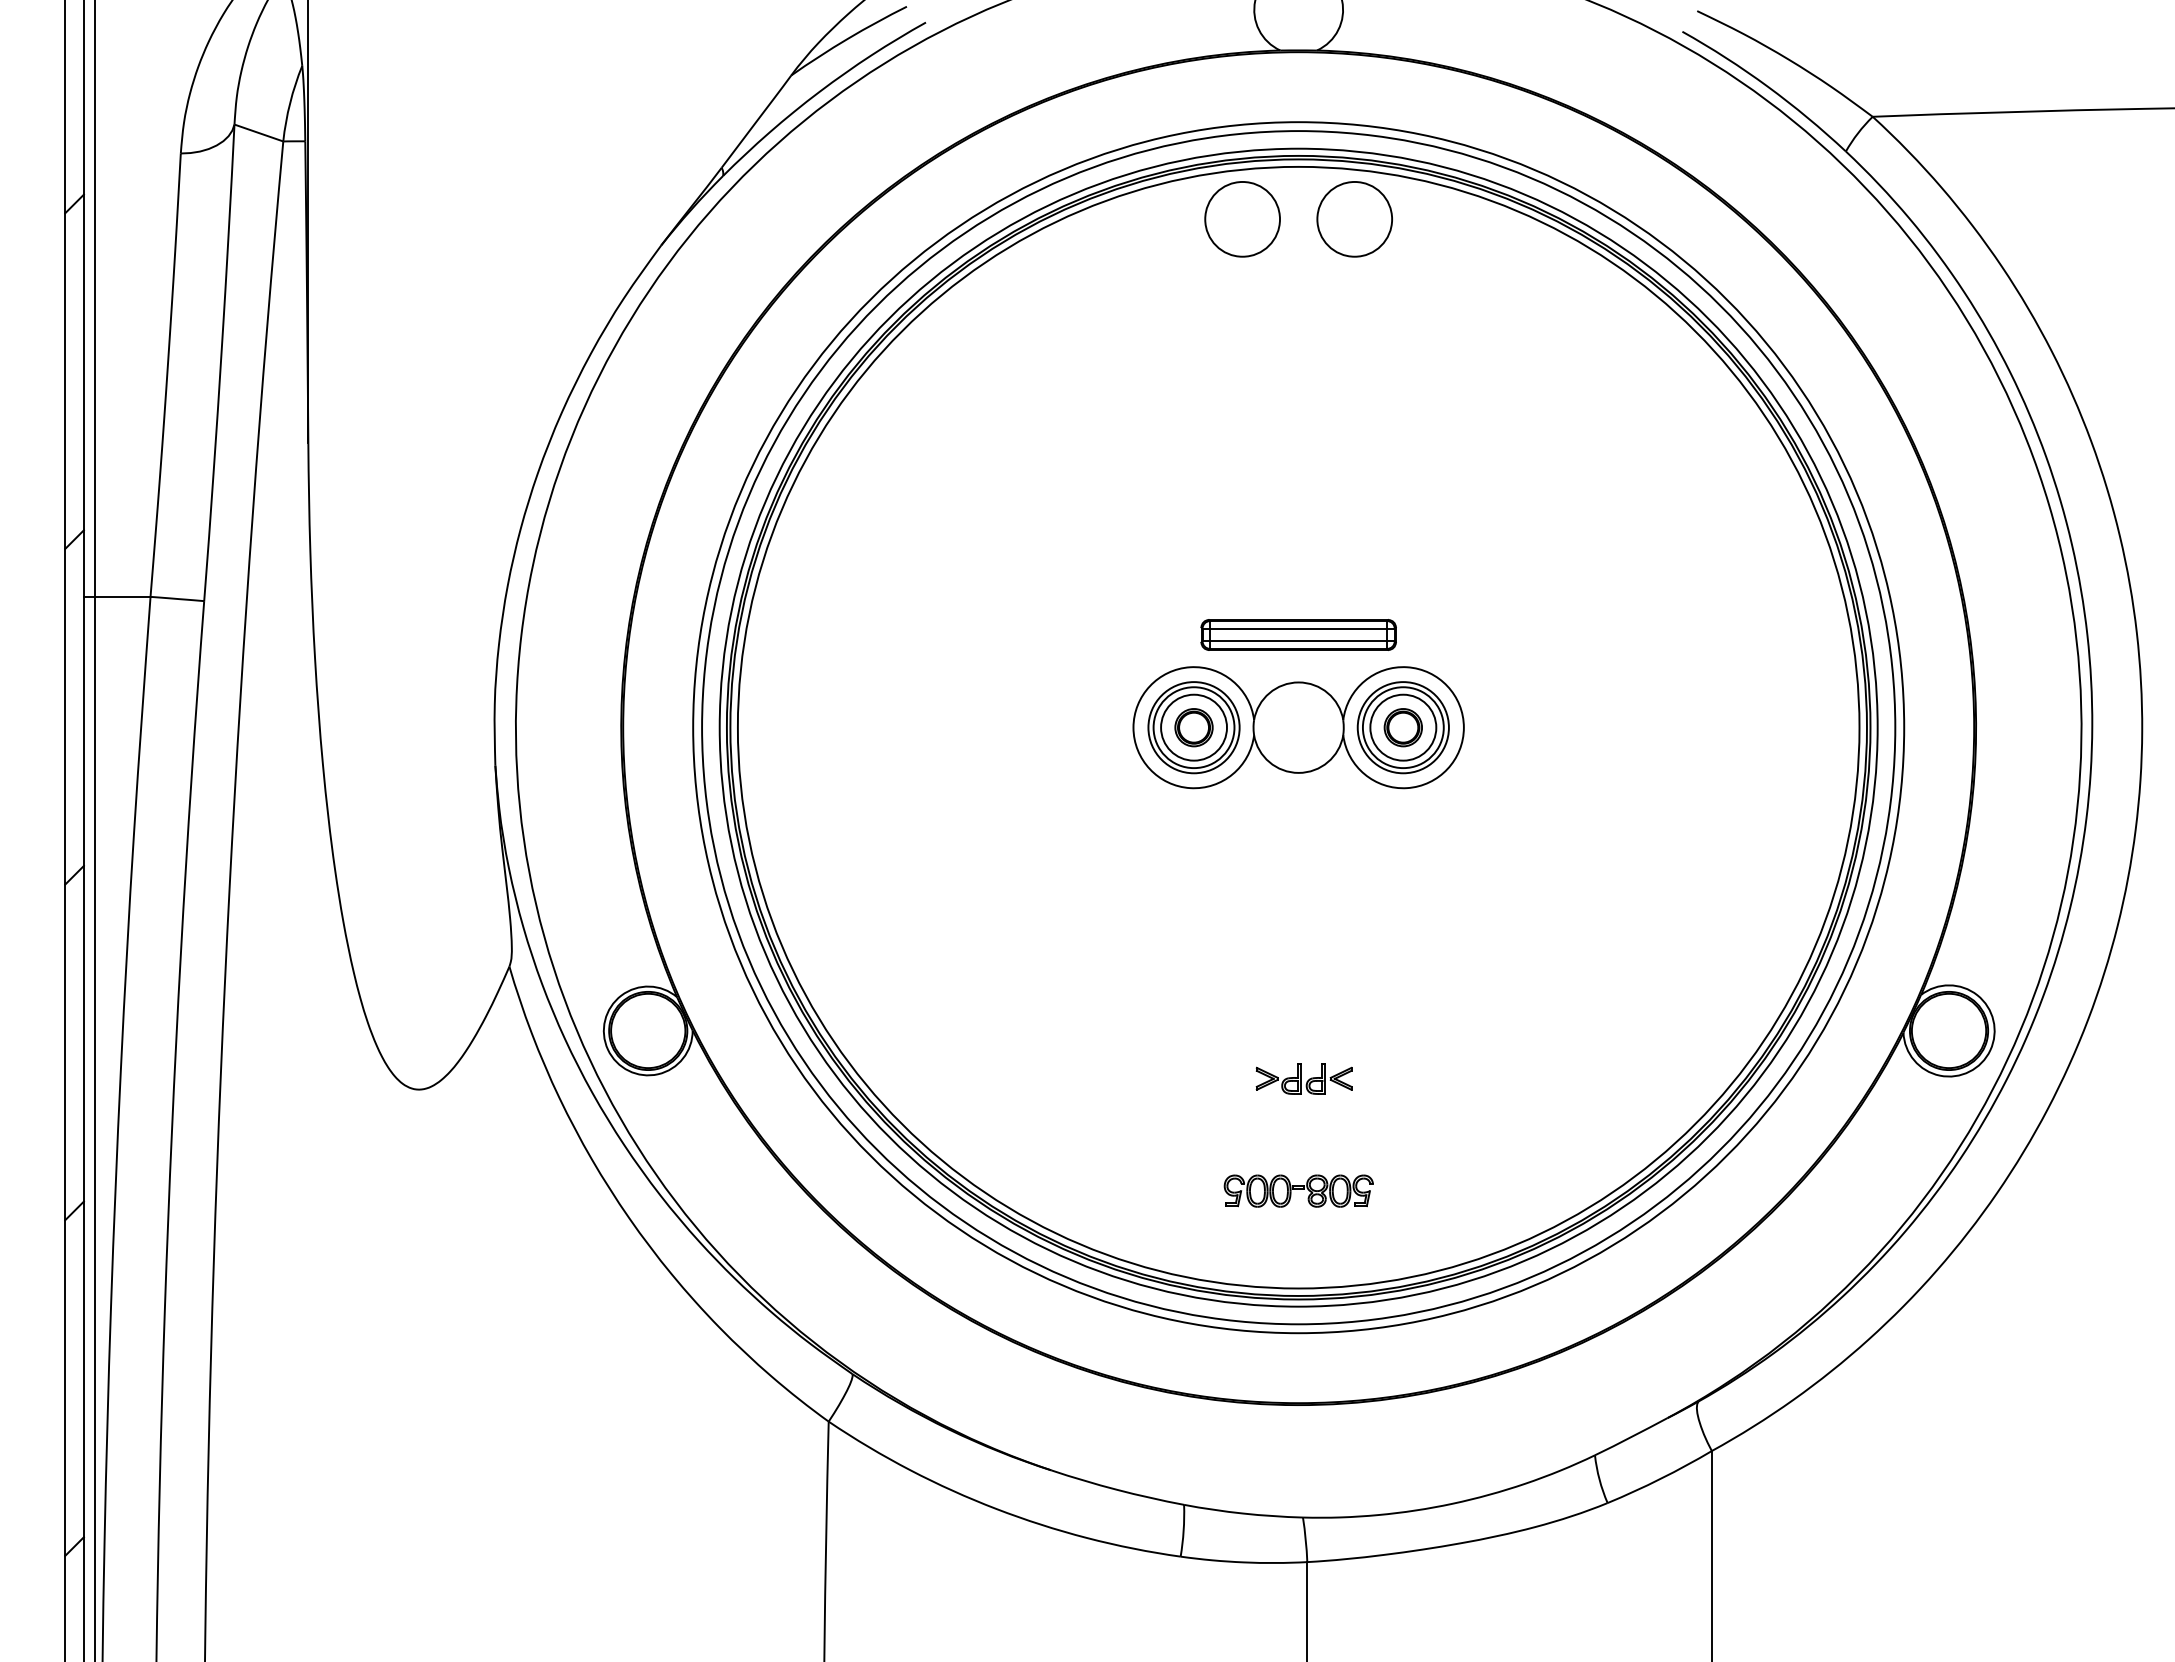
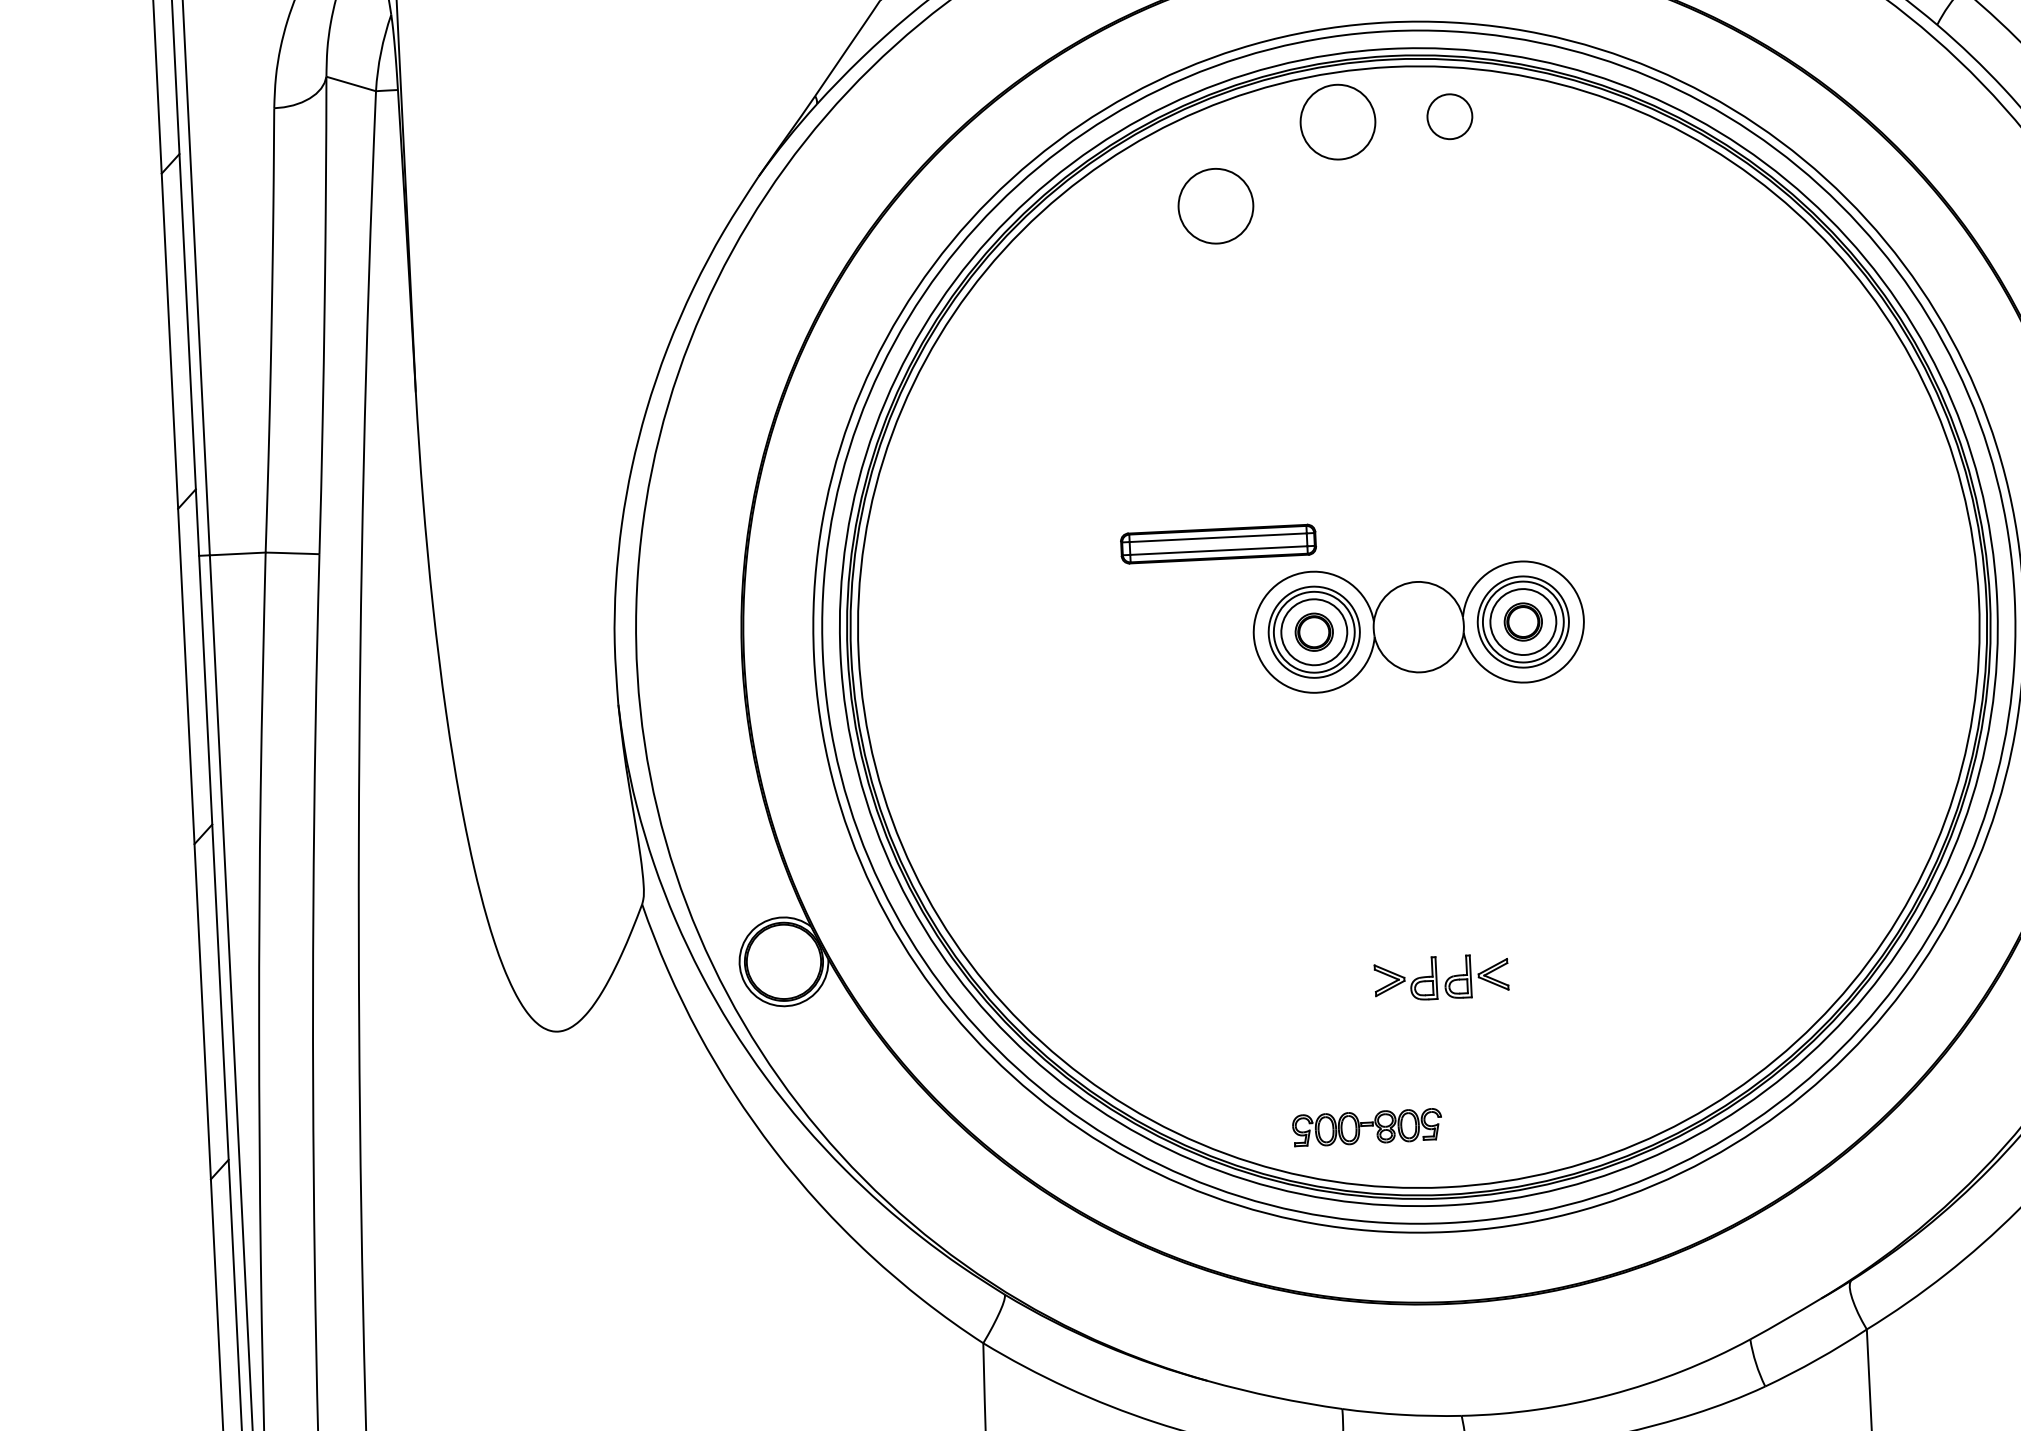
circle: (1354, 219) -> (1449, 116), size x0.6
circle: (1116, 297) -> (1215, 206), added
part: (1298, 634) -> (1218, 543), moved
part: (1303, 1078) -> (1440, 977), size x1.4
part: (1298, 1190) -> (1367, 1127), moved

